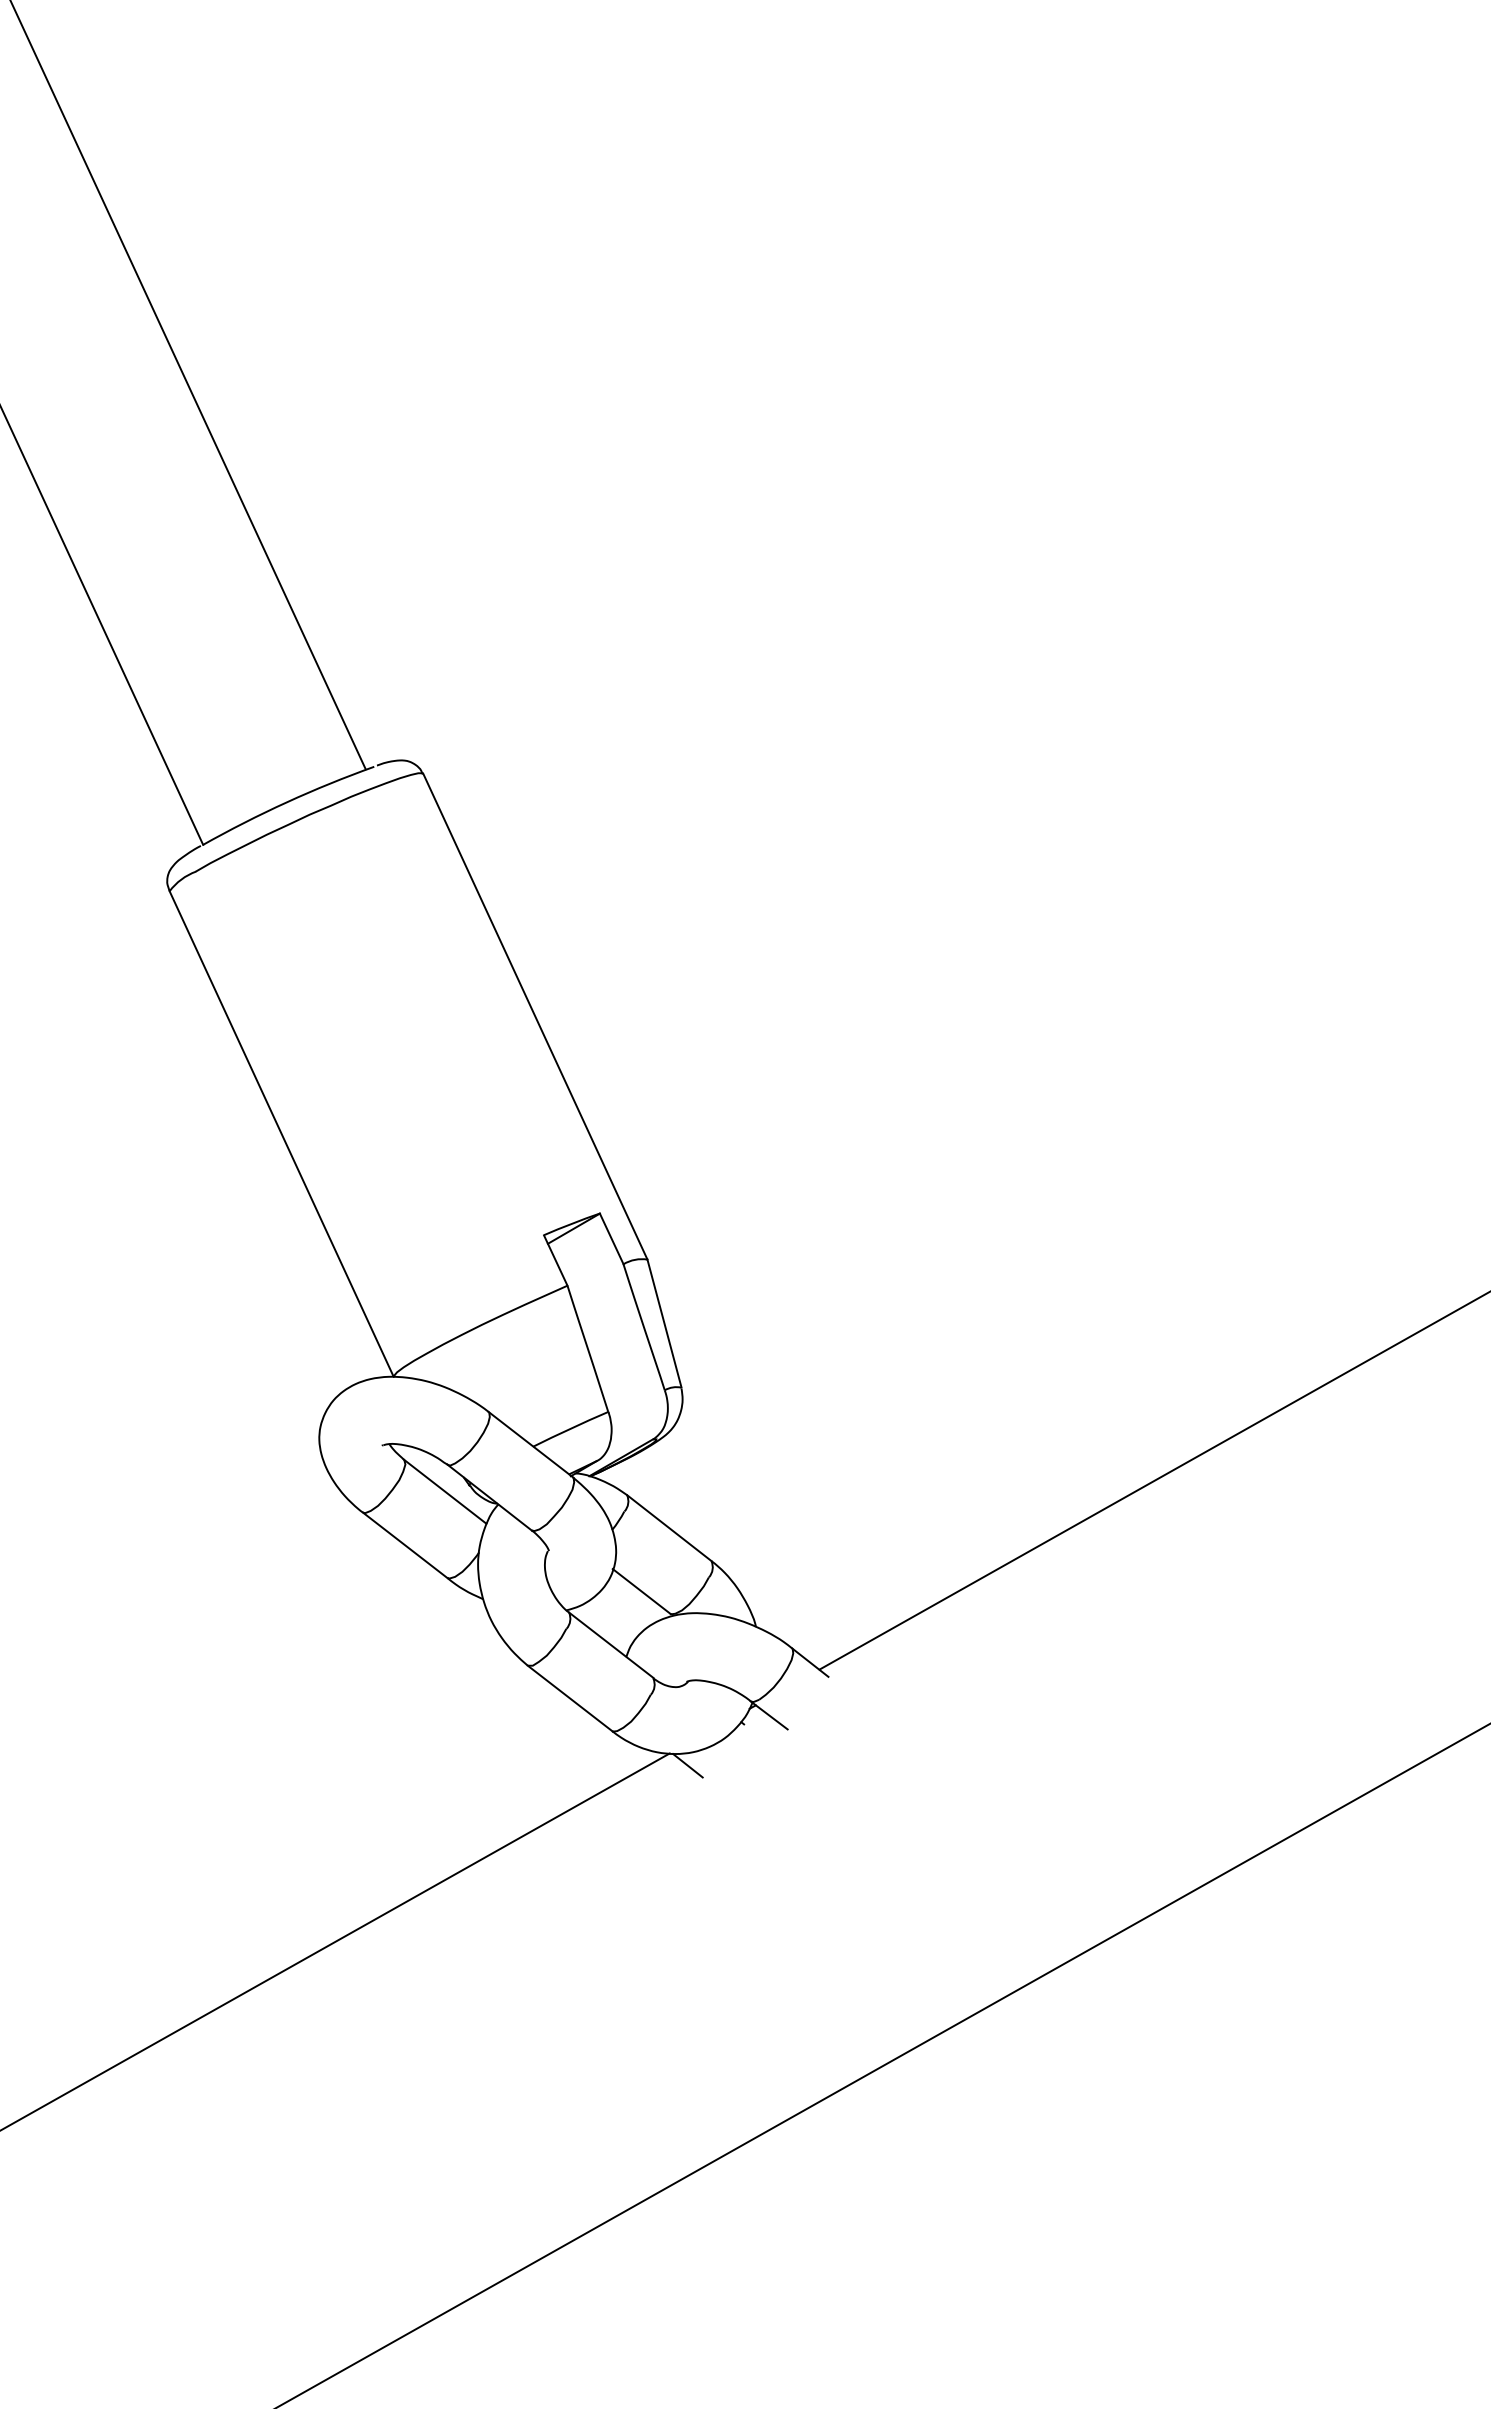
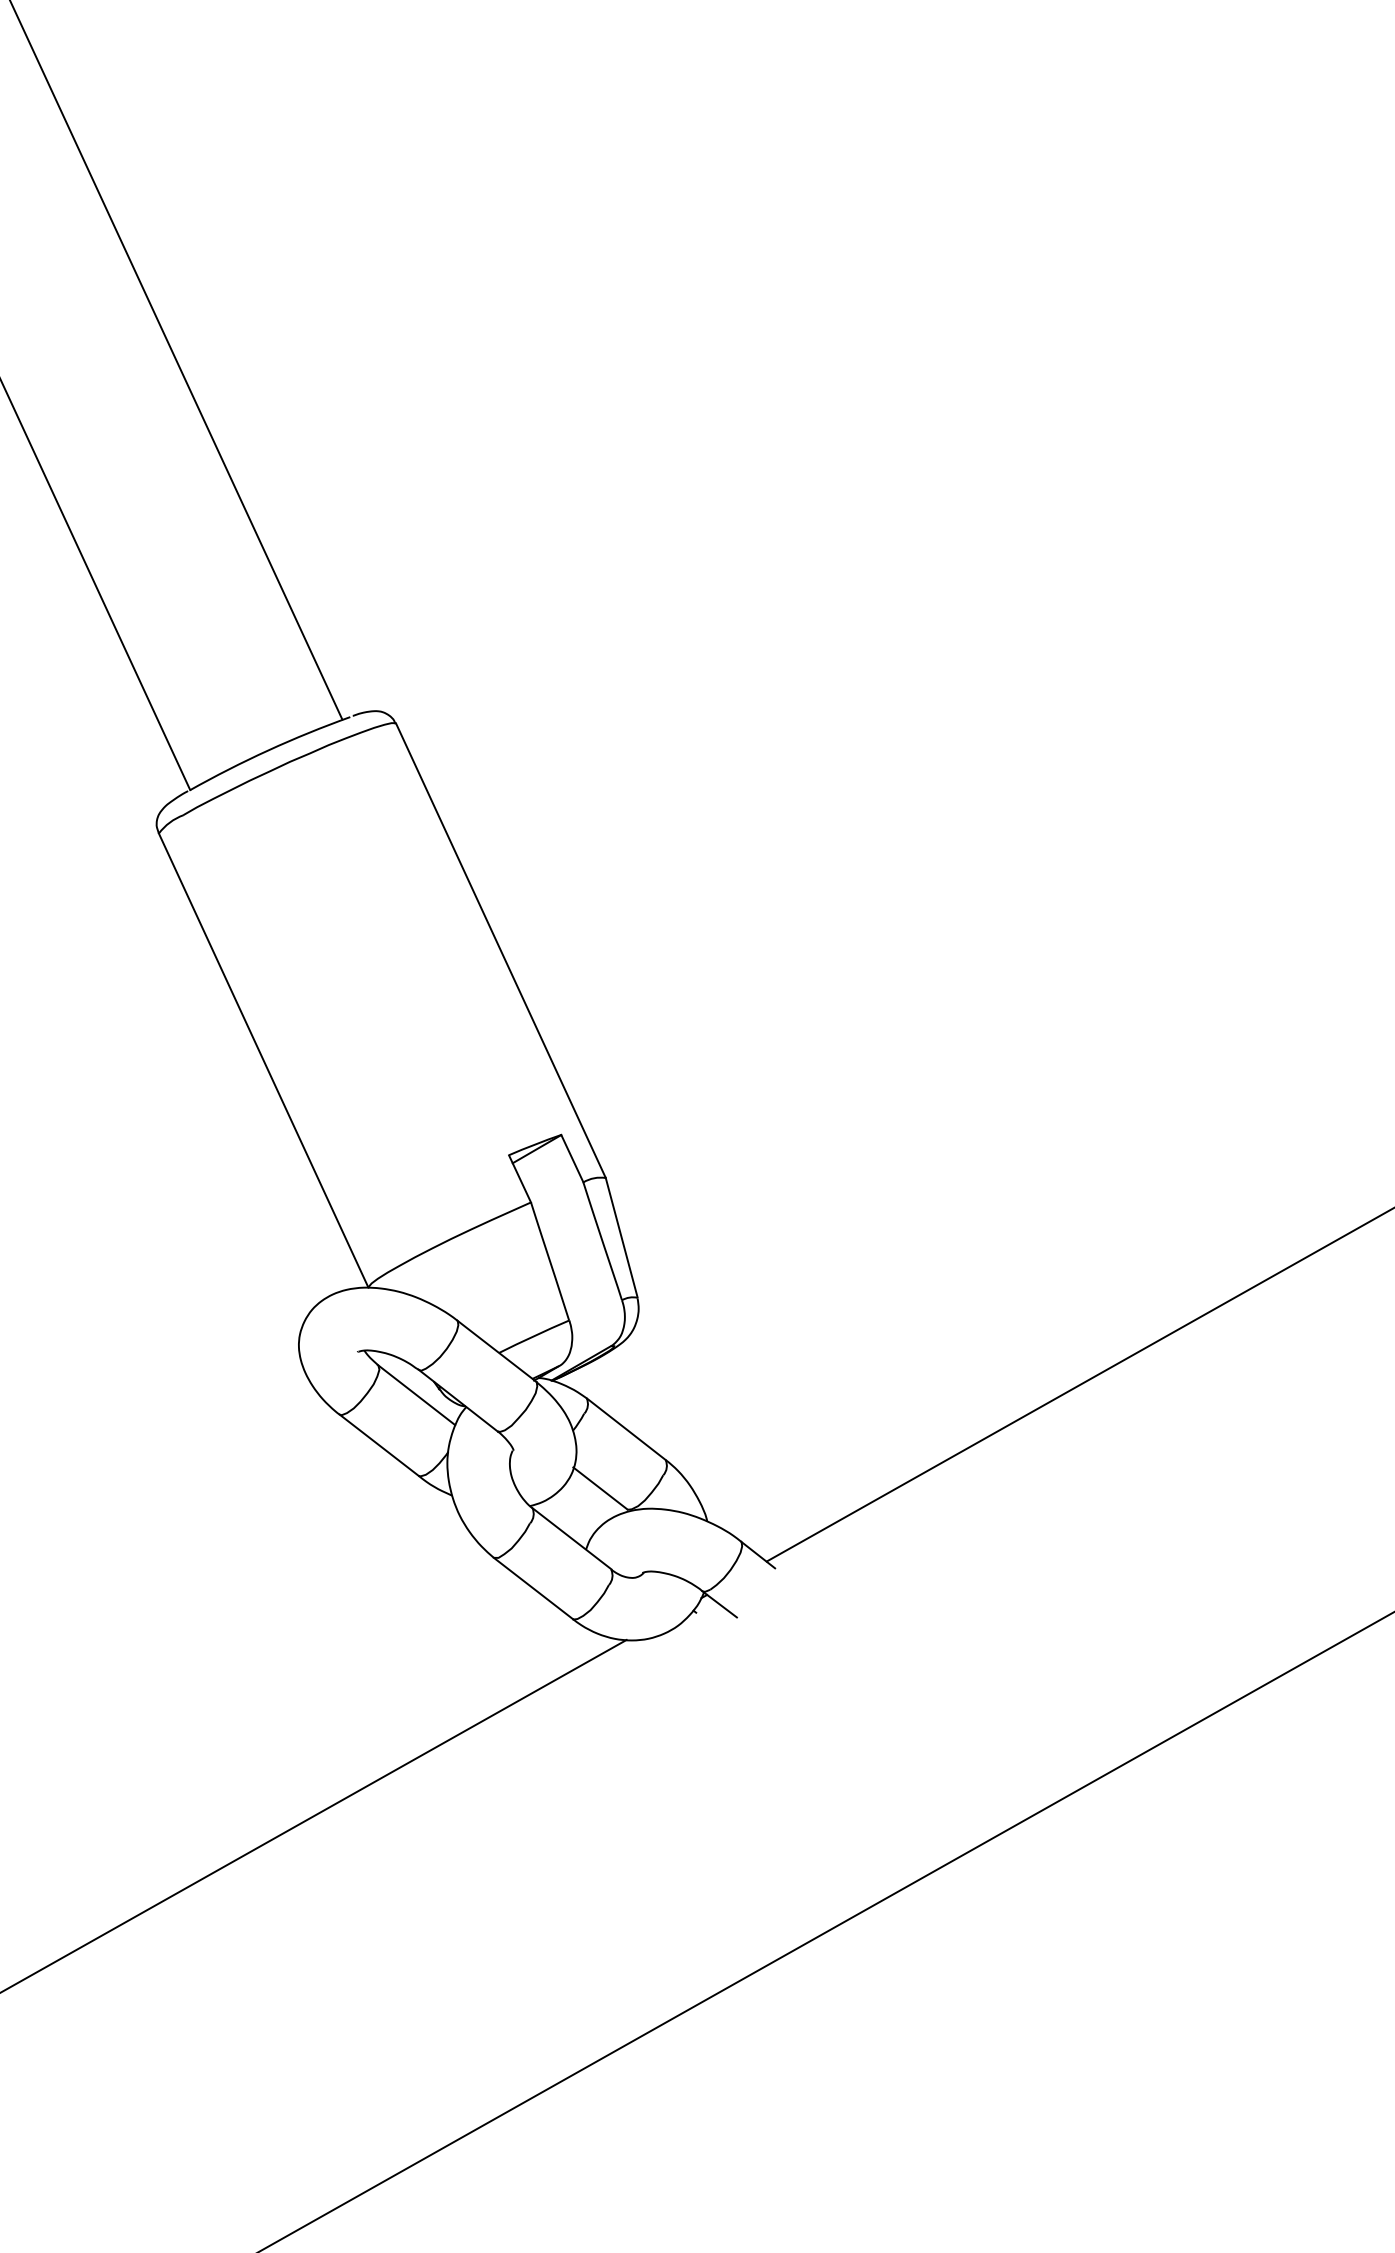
line: (687, 1765) -> (643, 1651), removed

